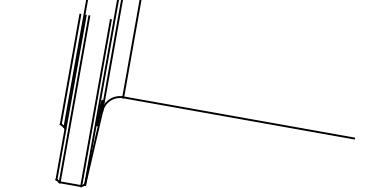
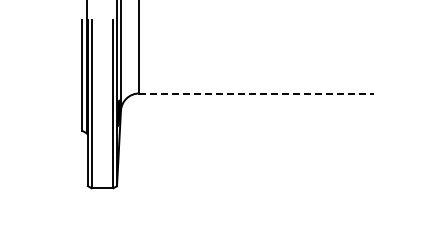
line: (238, 117) -> (256, 93), solid -> dashed

